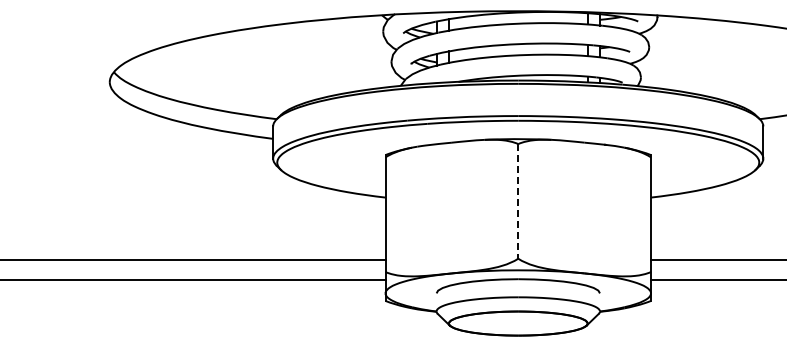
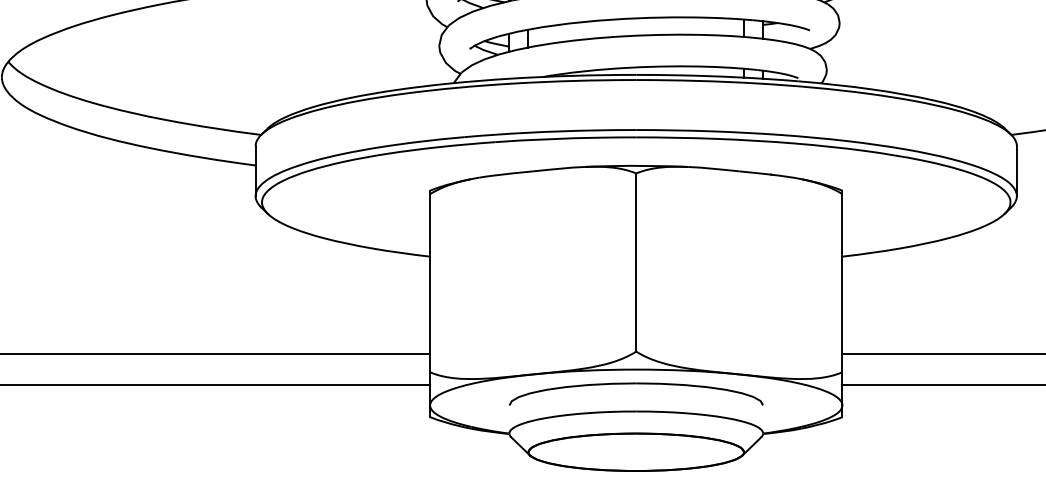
line: (518, 201) -> (636, 262), dashed -> solid

